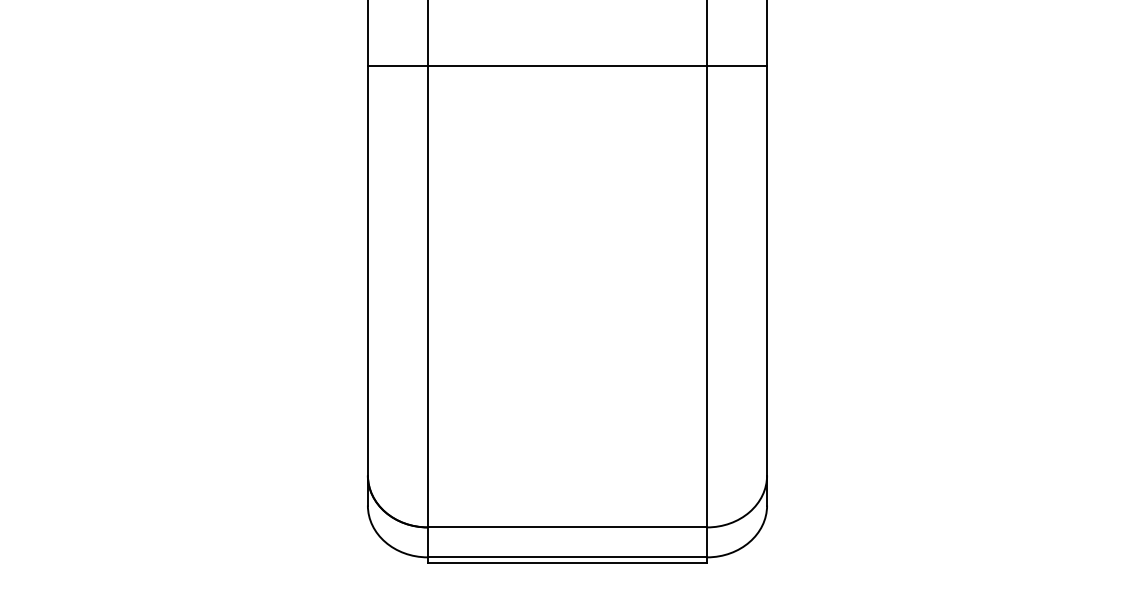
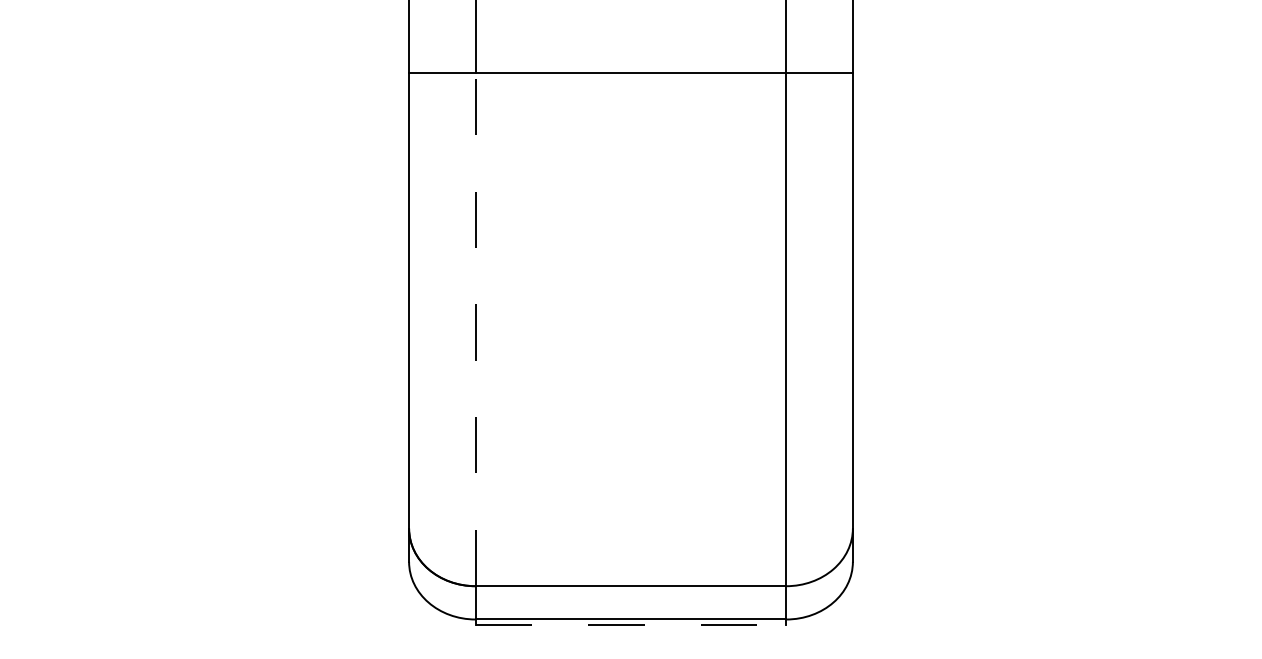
line: (427, 296) -> (475, 329), solid -> dashed
line: (567, 562) -> (631, 625), solid -> dashed

